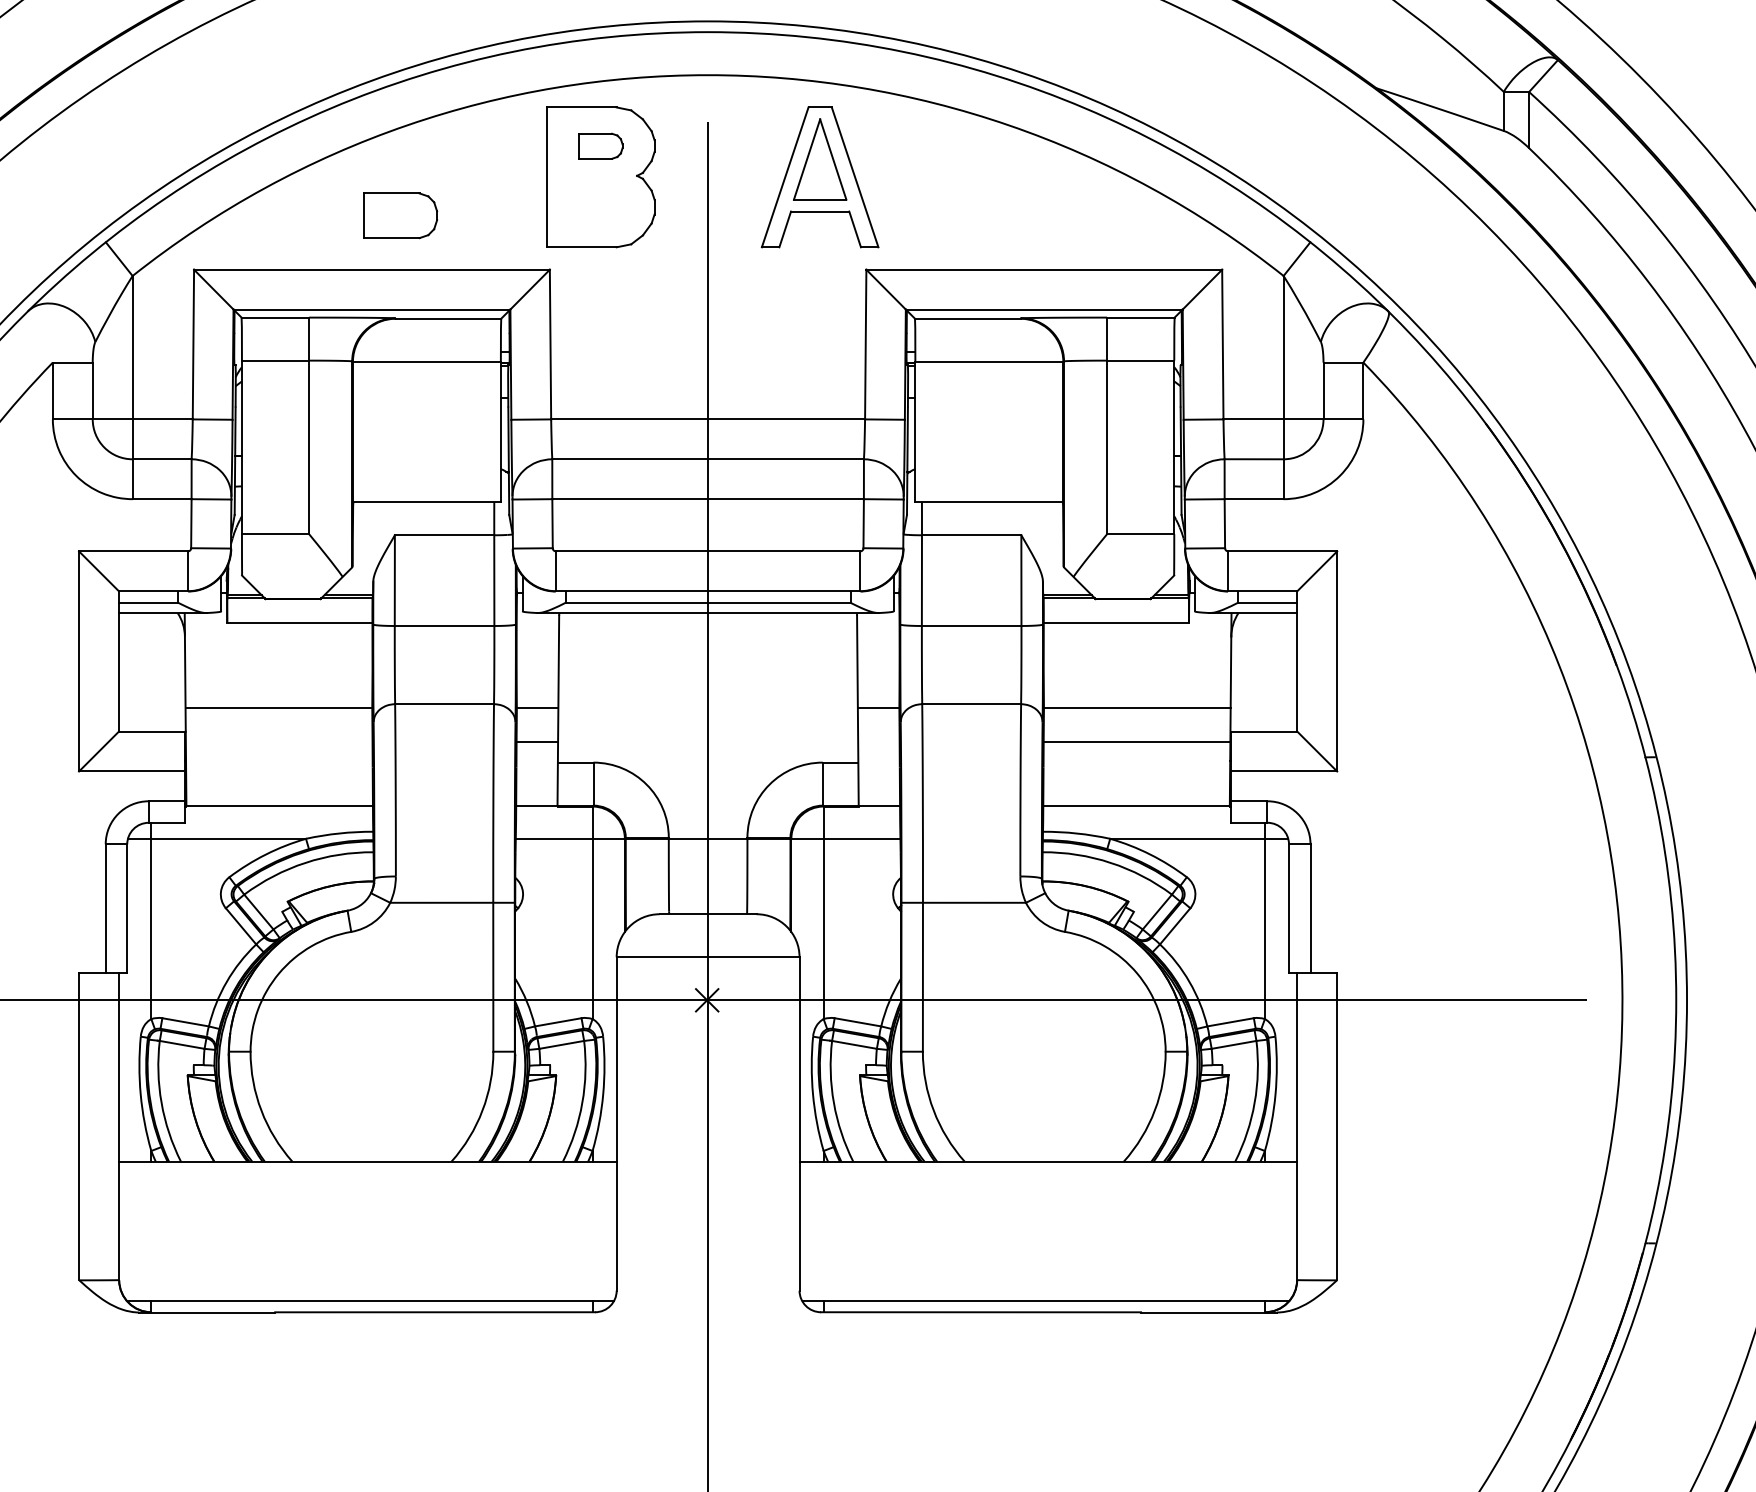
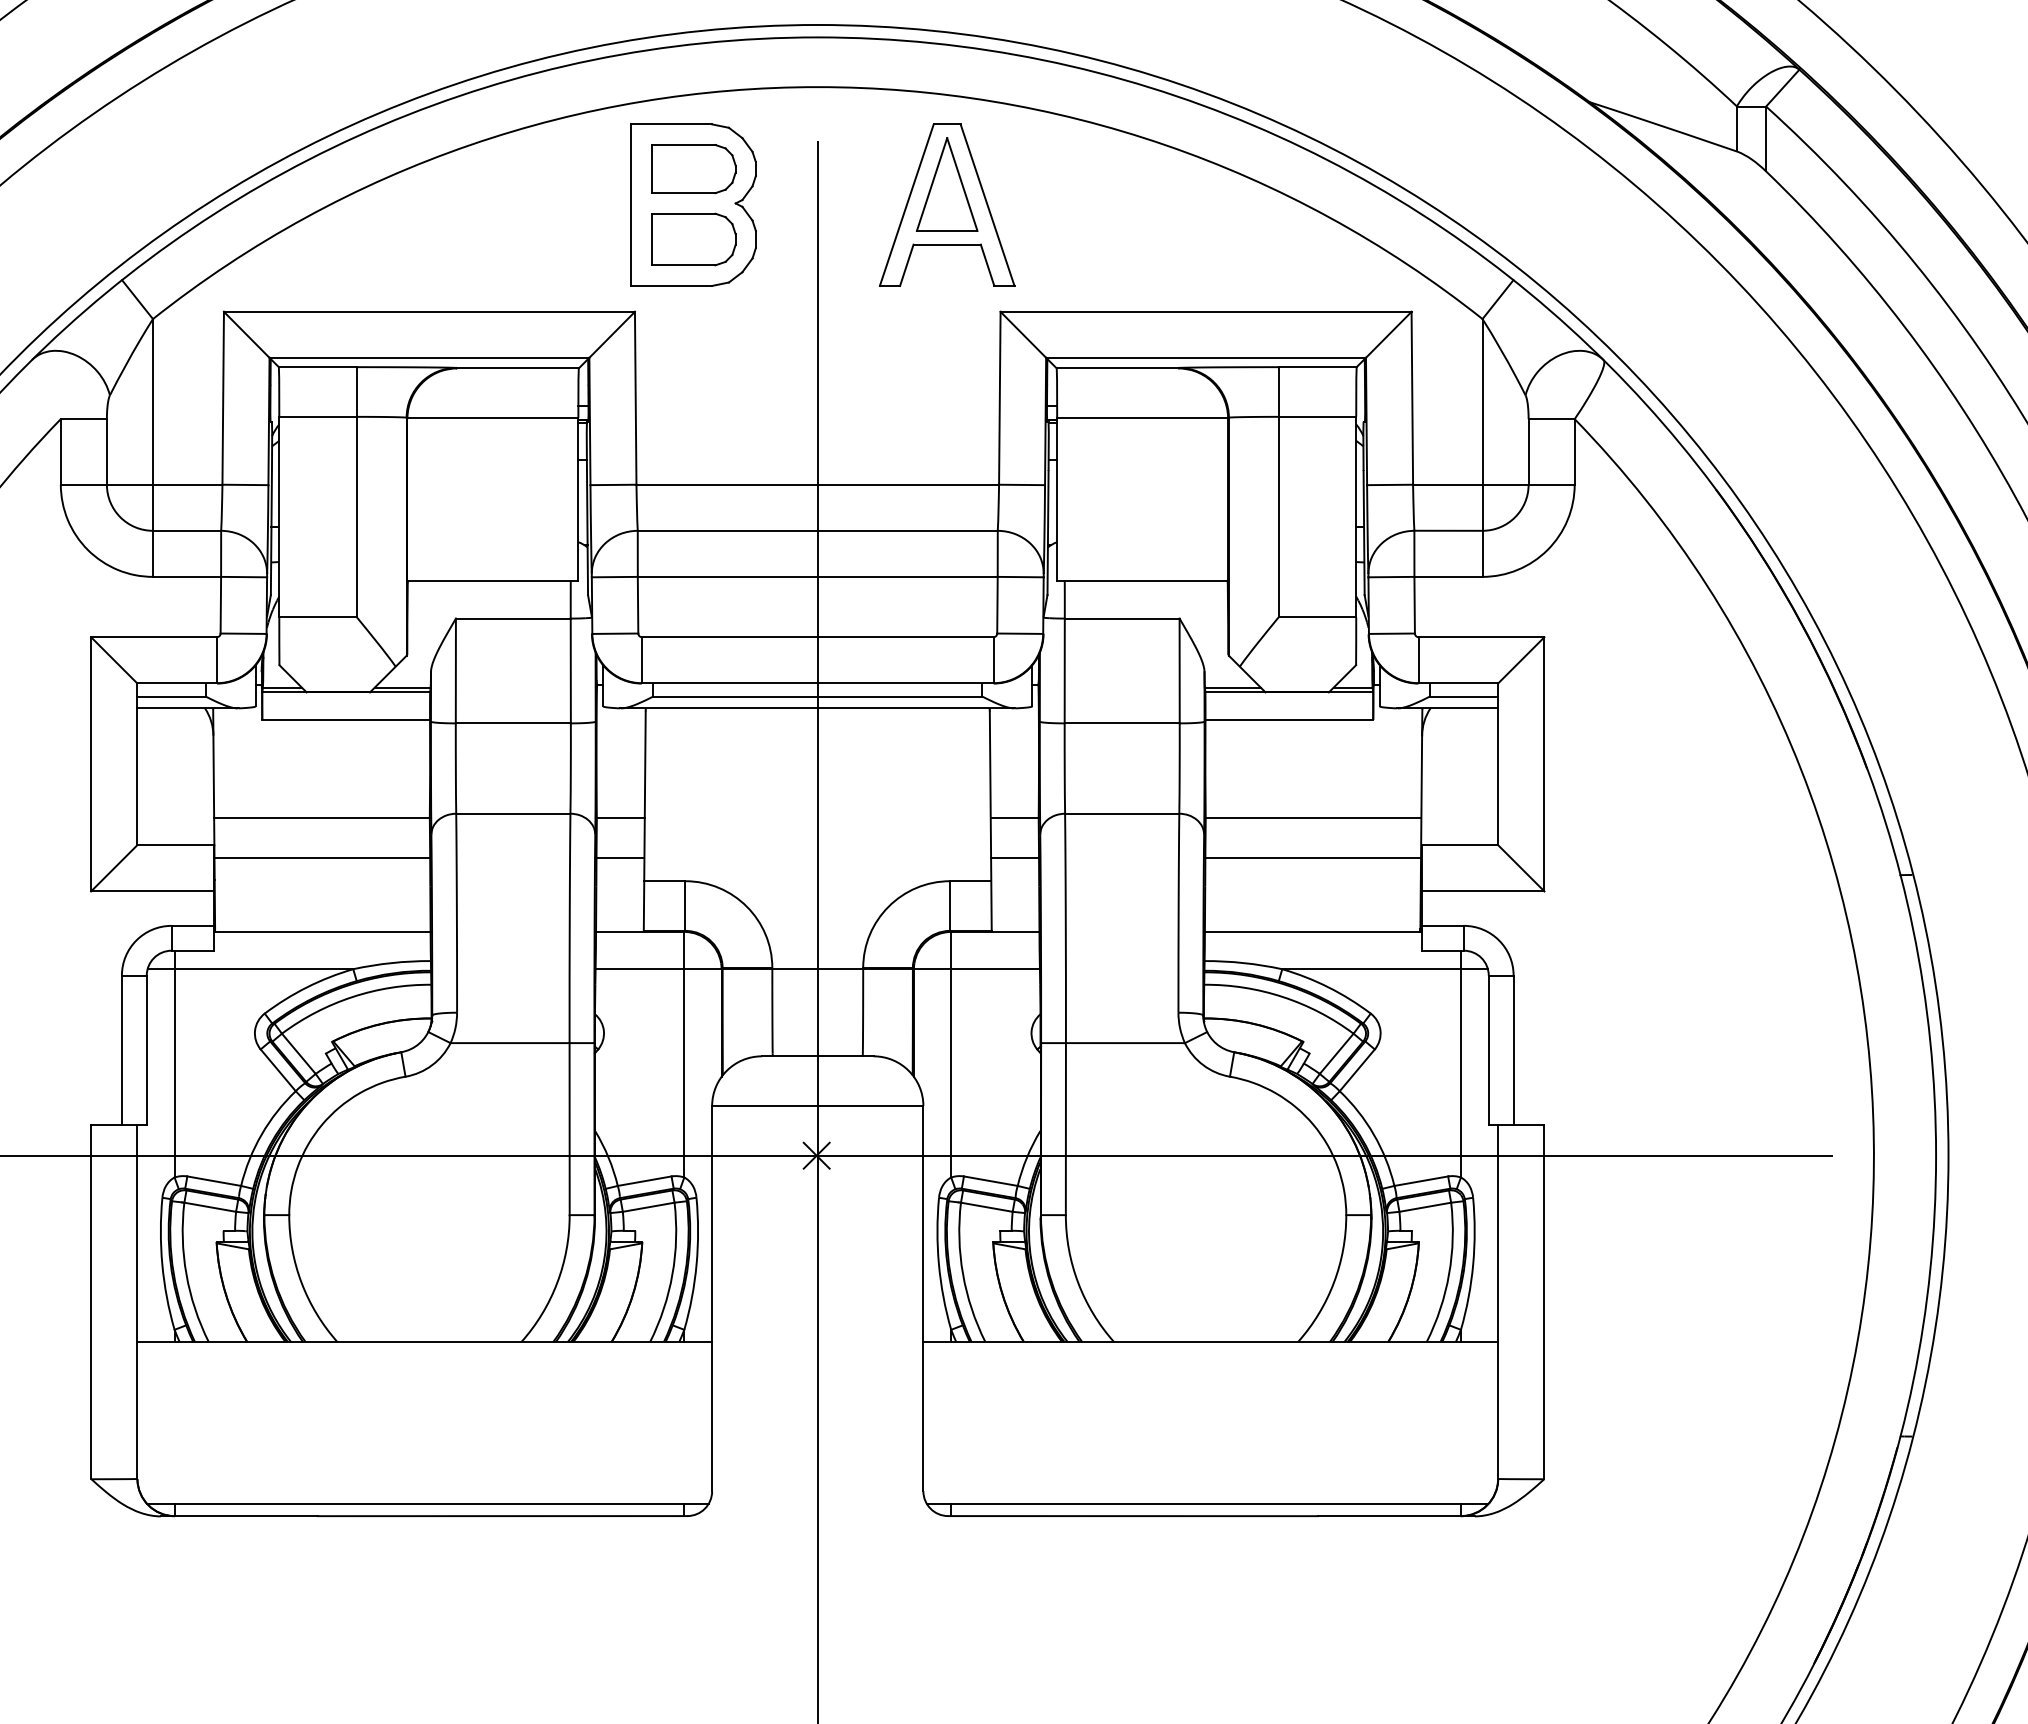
part: (600, 146) -> (693, 169), size x1.67
part: (400, 215) -> (693, 239), moved
line: (279, 742) -> (322, 857), added
line: (879, 742) -> (1015, 857), added

